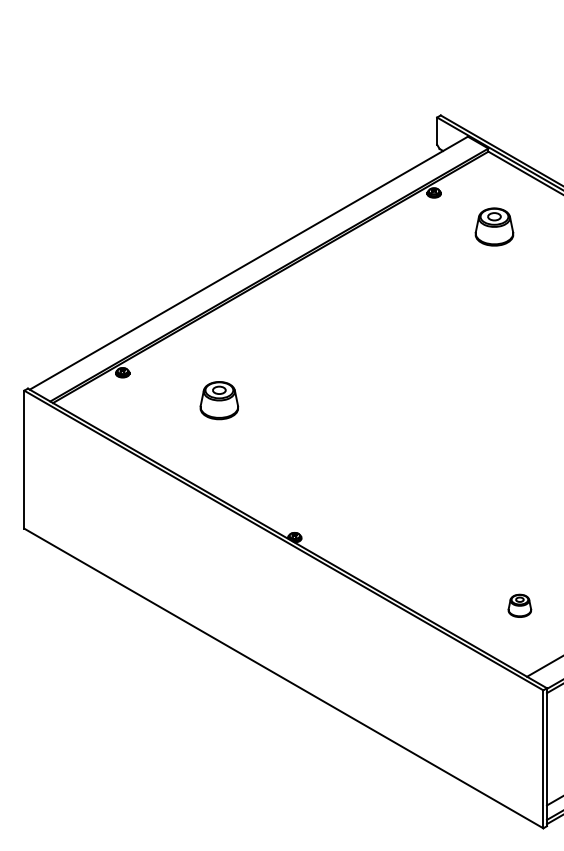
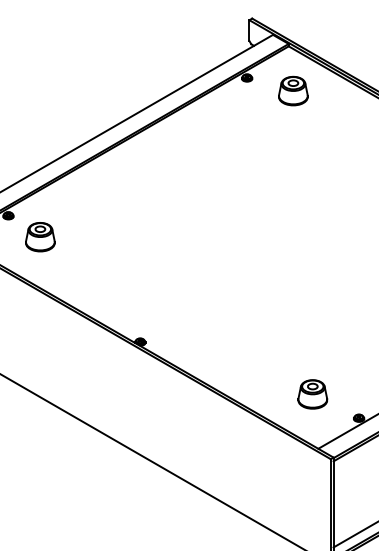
part: (494, 226) -> (293, 90), moved
part: (219, 400) -> (40, 237), moved
part: (519, 605) -> (312, 394), size x1.67

